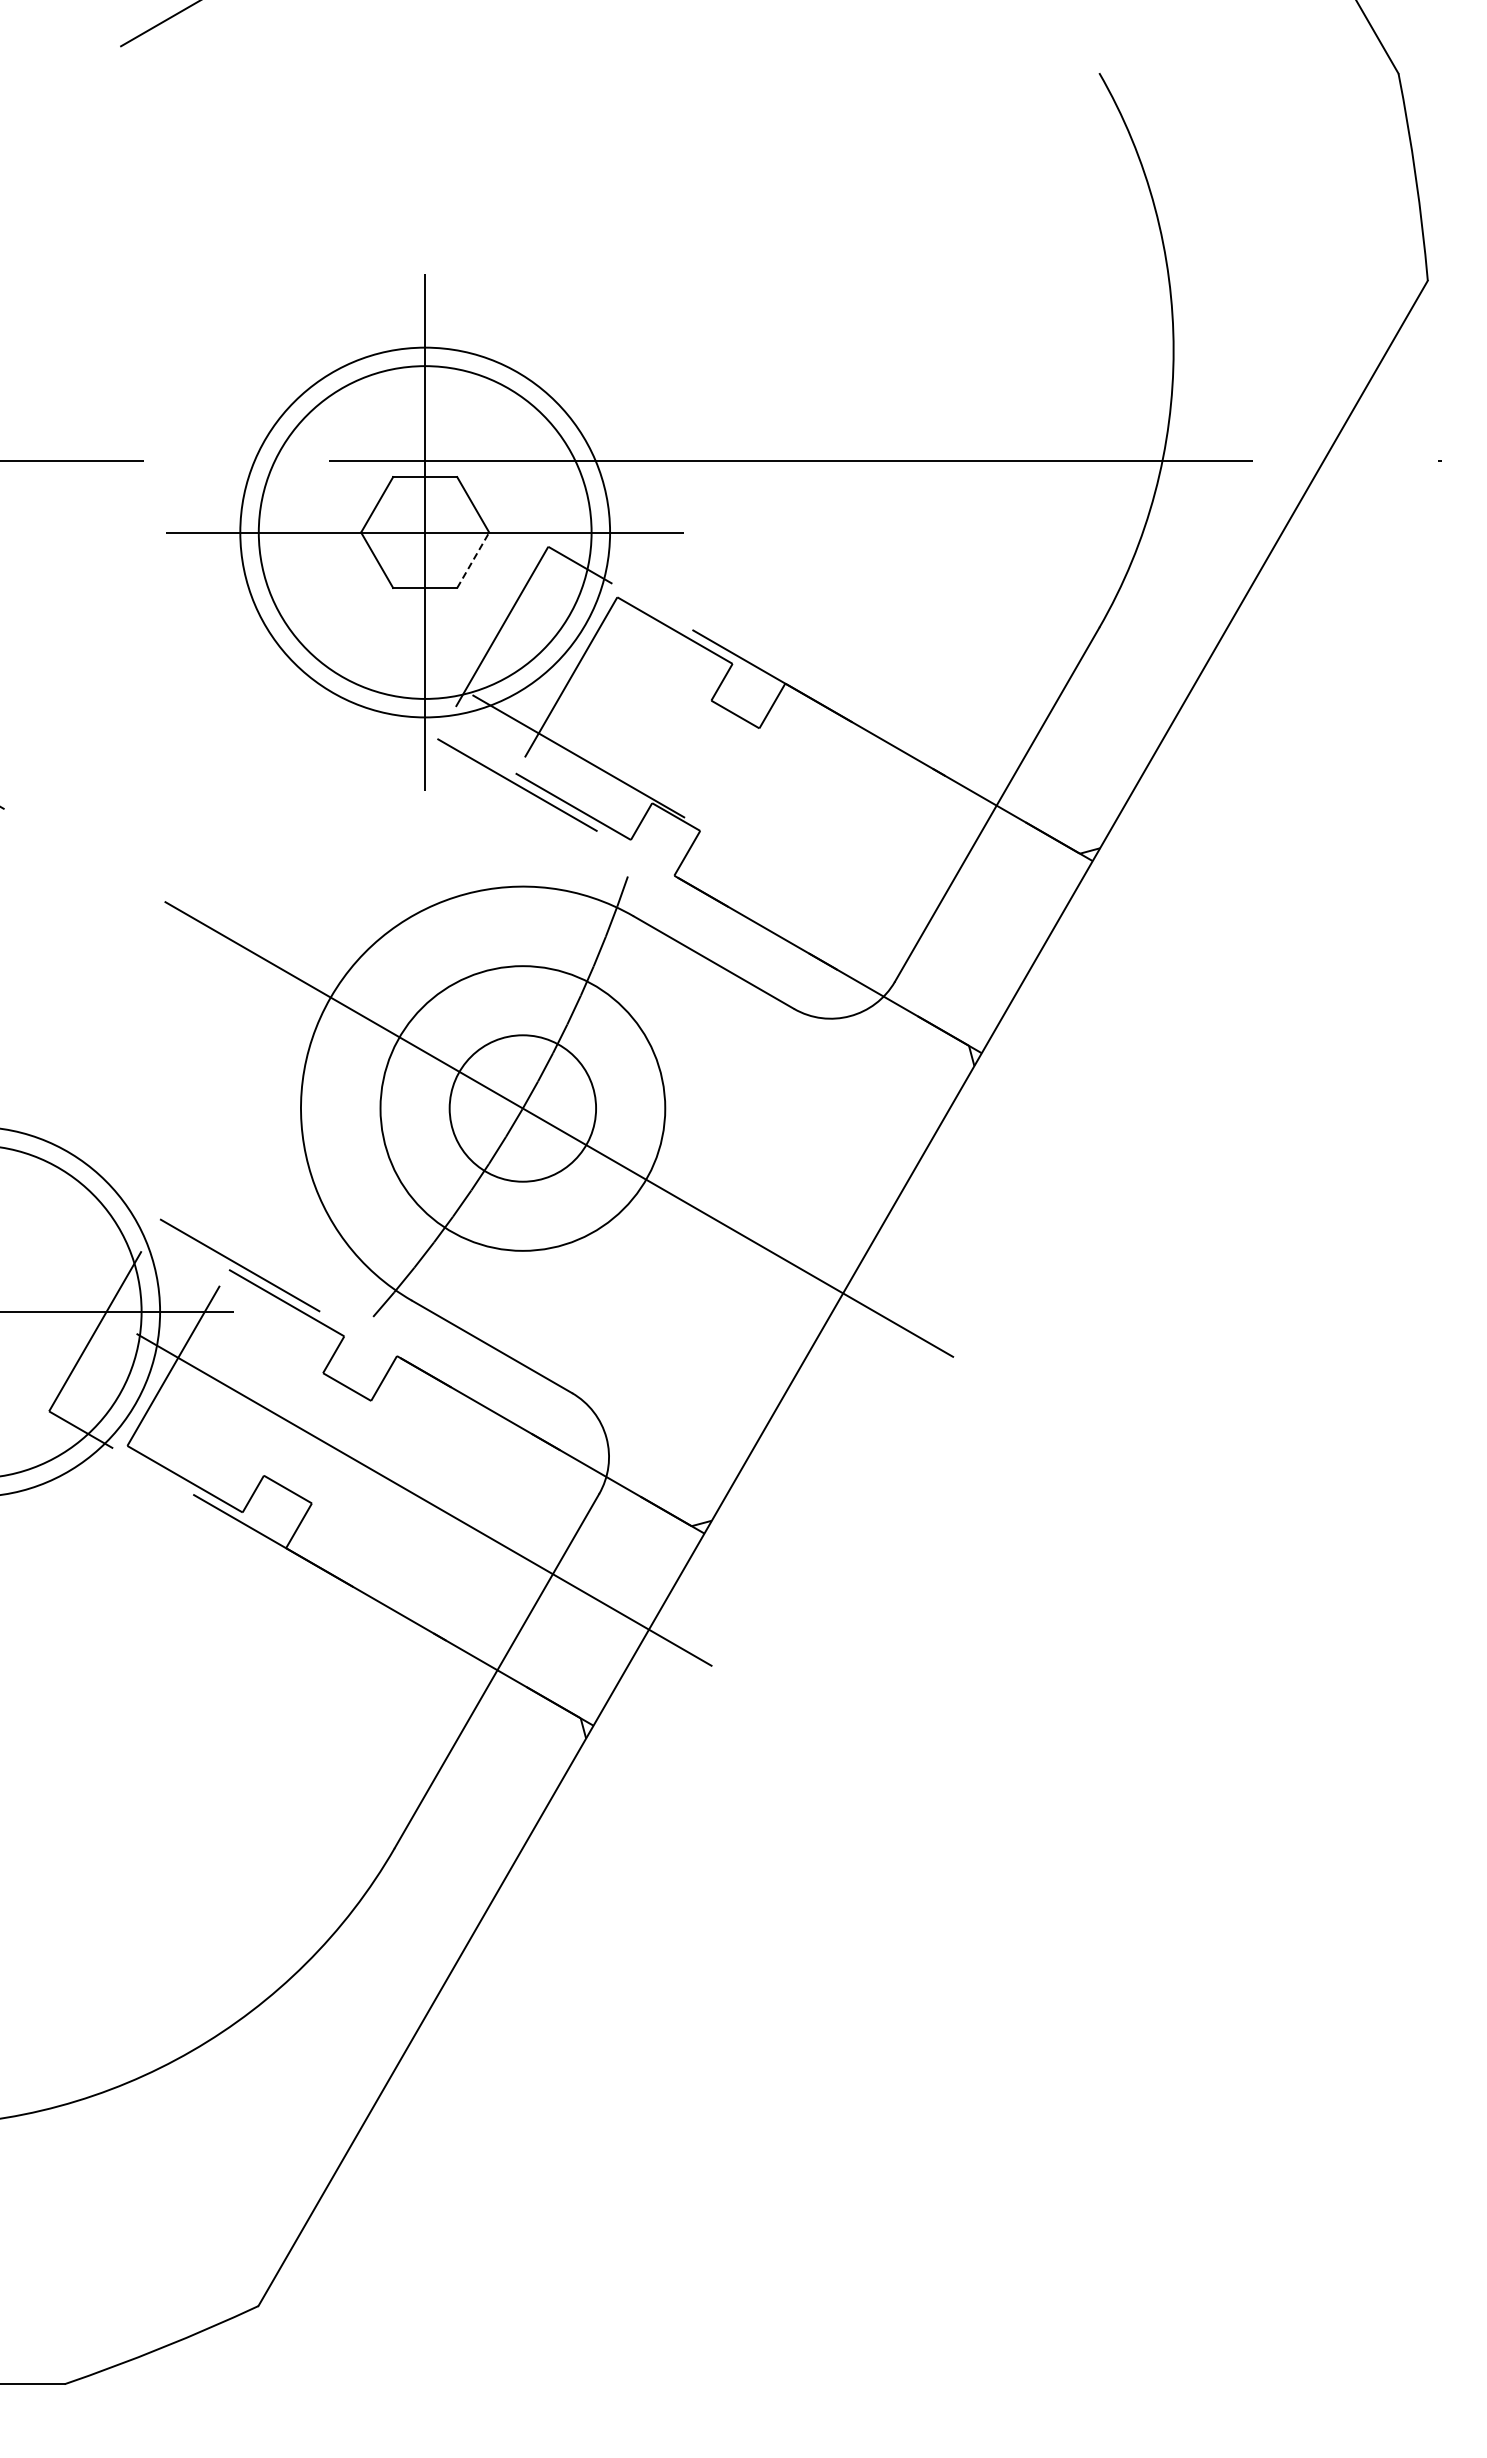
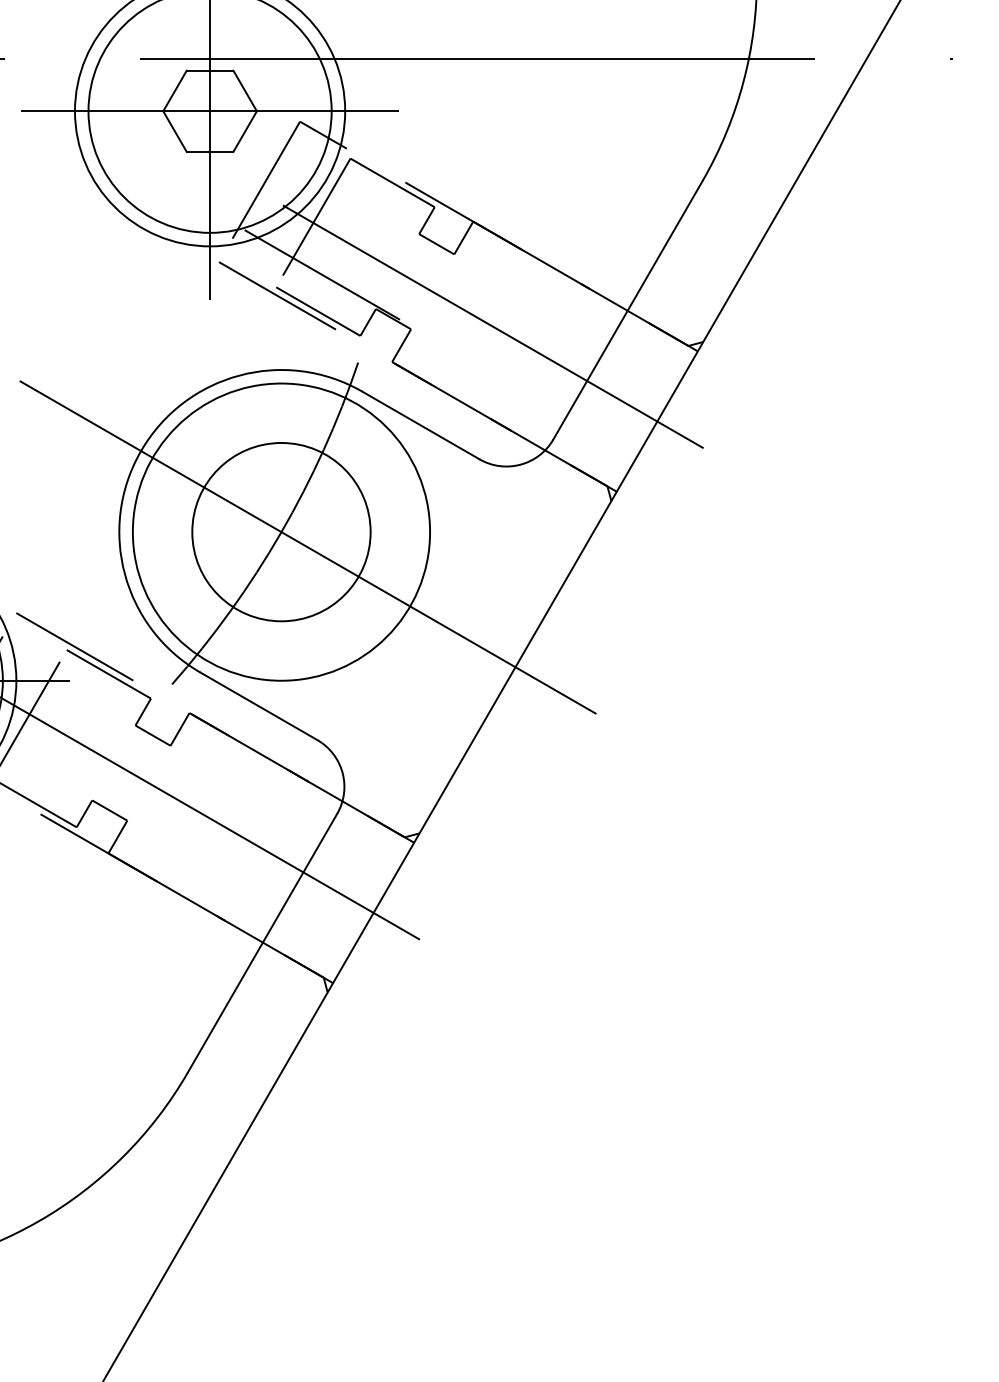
line: (473, 559) -> (245, 130), dashed -> solid
line: (812, 827) -> (493, 326), added
circle: (522, 1108) -> (281, 532), size x1.43
circle: (522, 1108) -> (281, 532), size x1.67

